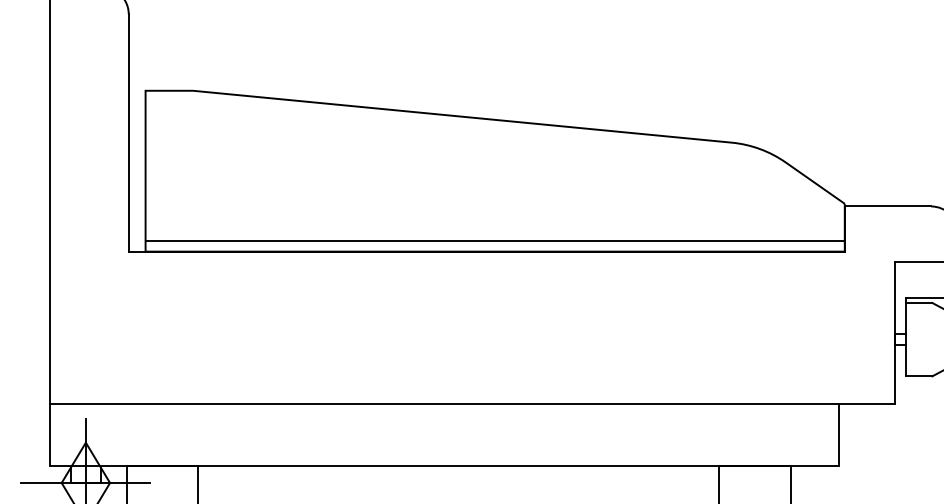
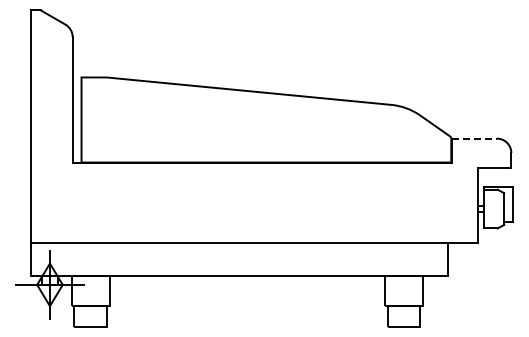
line: (888, 206) -> (474, 138), solid -> dashed
line: (495, 240) -> (266, 156), removed

